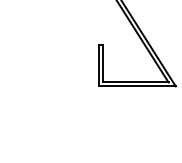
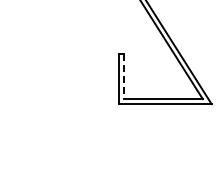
line: (103, 63) -> (124, 76), solid -> dashed

